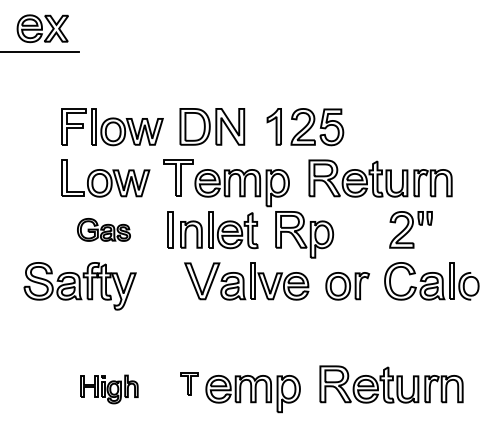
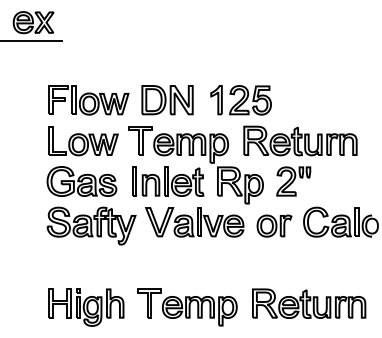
part: (103, 229) -> (81, 181), size x1.67
part: (410, 229) -> (293, 181), moved
part: (79, 286) -> (91, 226), moved
part: (189, 383) -> (149, 302), size x1.67
part: (109, 389) -> (86, 307), size x1.67

